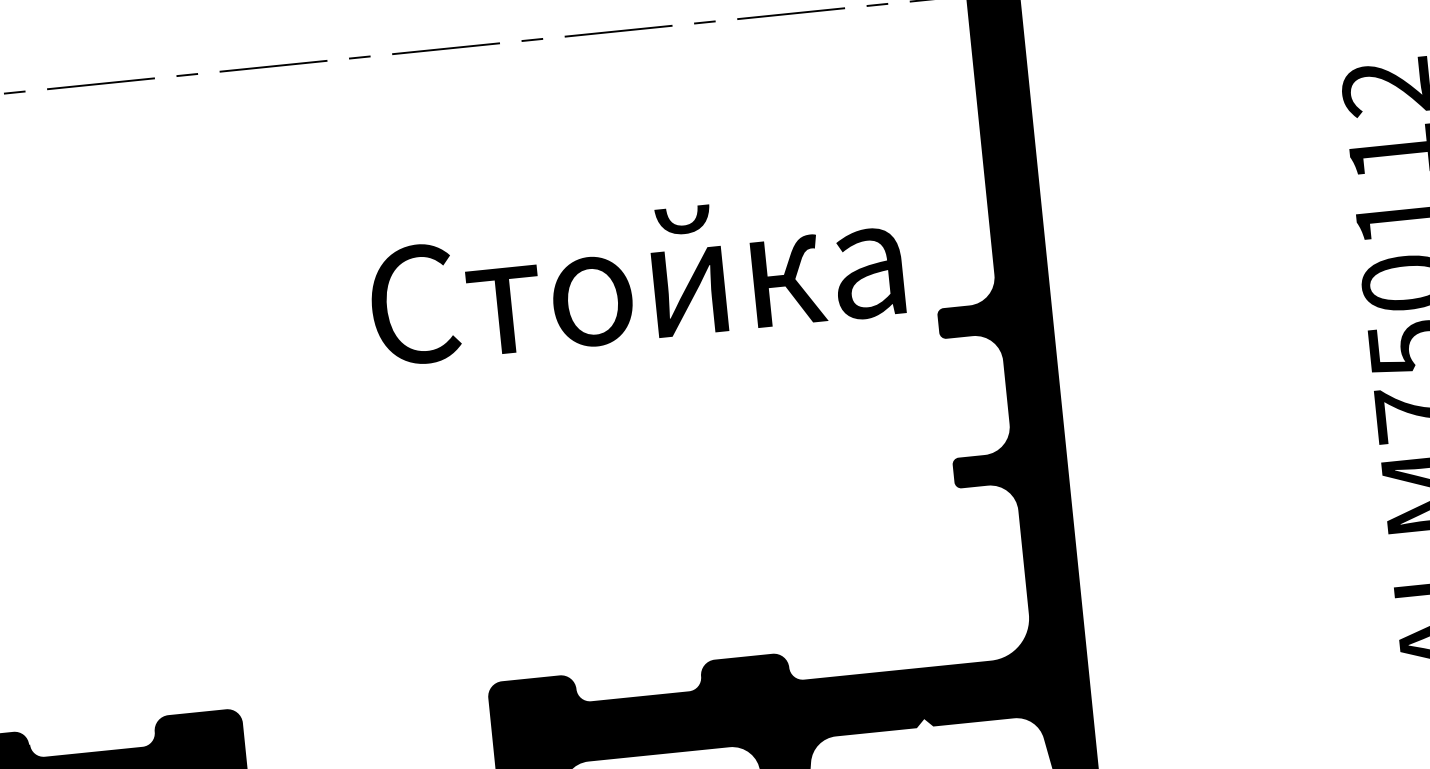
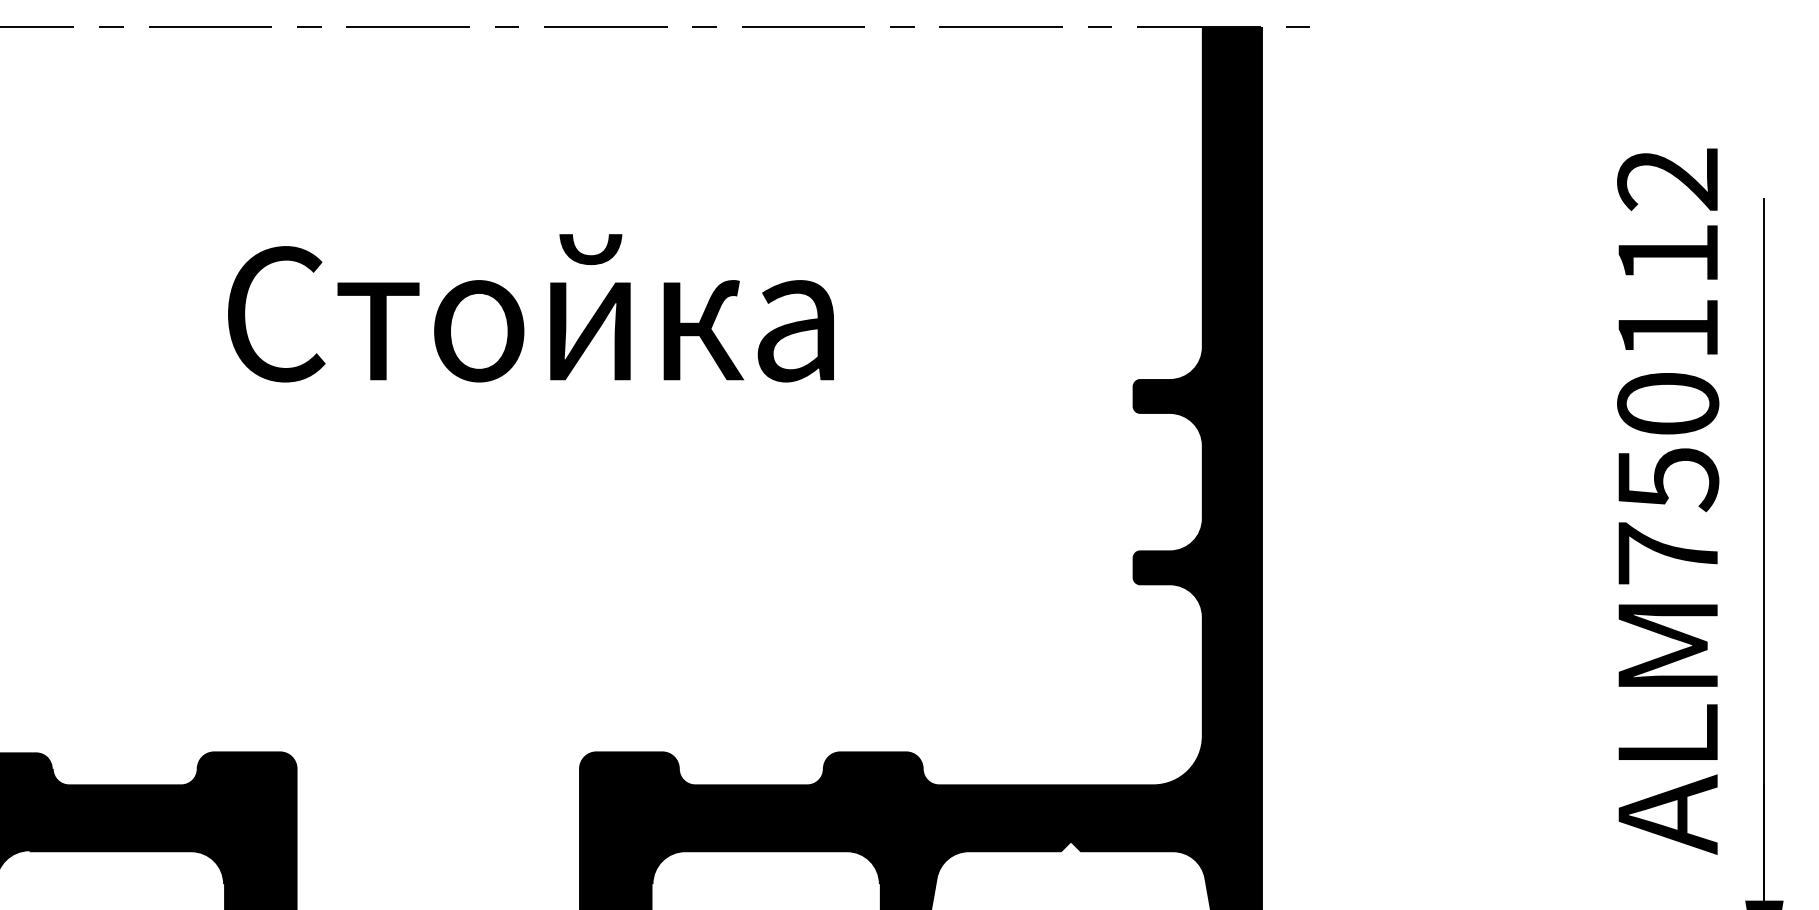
text: (635, 277) -> (530, 308), moved

